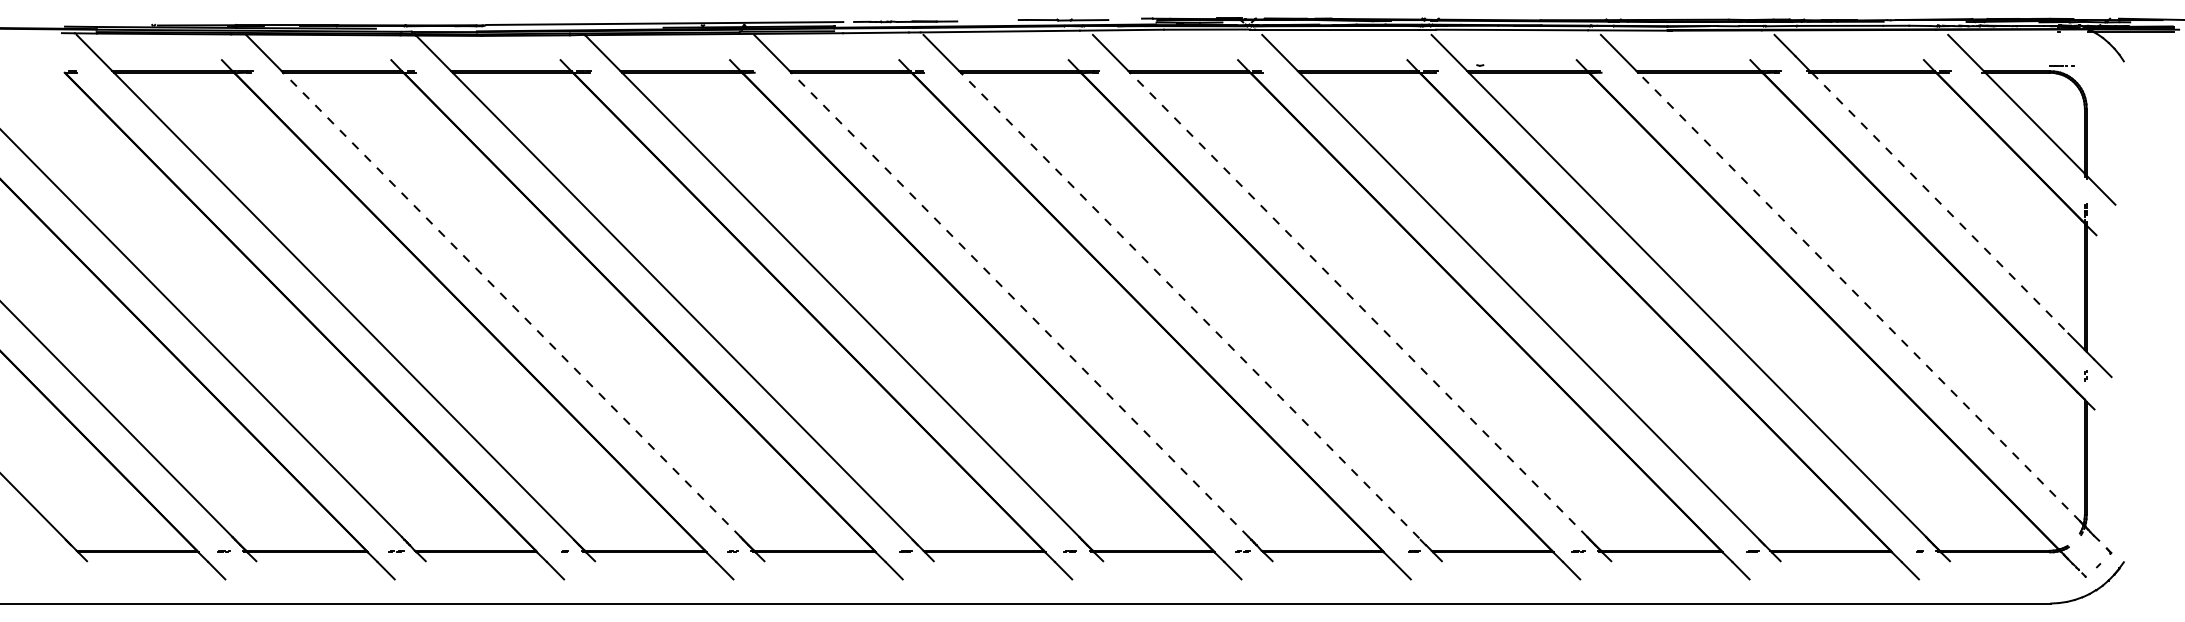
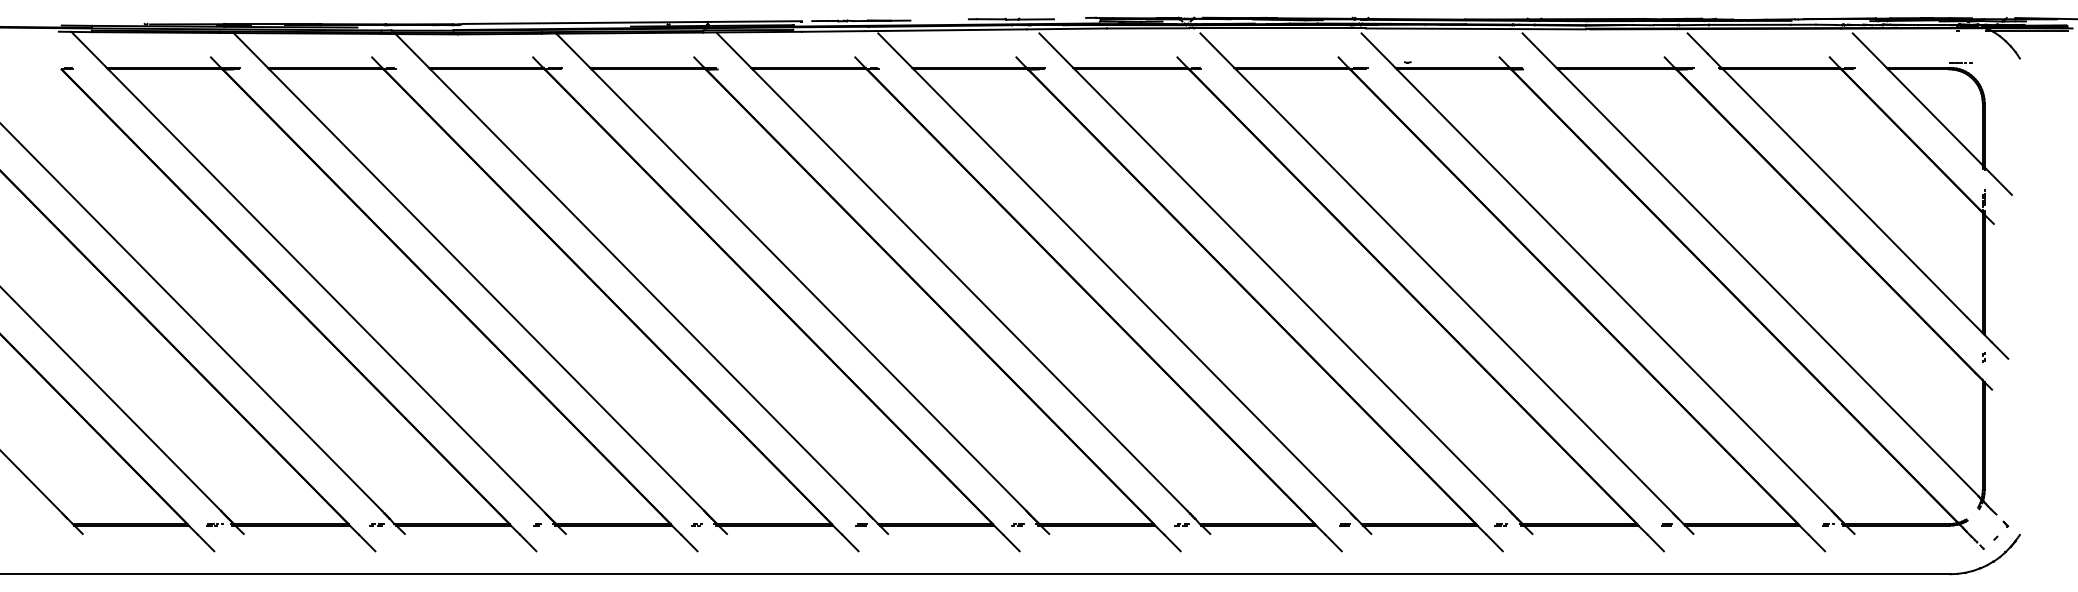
line: (1940, 203) -> (1845, 193), dashed -> solid
line: (1859, 296) -> (1768, 282), dashed -> solid
line: (512, 304) -> (487, 289), dashed -> solid
line: (1020, 304) -> (970, 289), dashed -> solid
line: (1358, 304) -> (1291, 289), dashed -> solid
line: (1195, 311) -> (1136, 296), dashed -> solid

